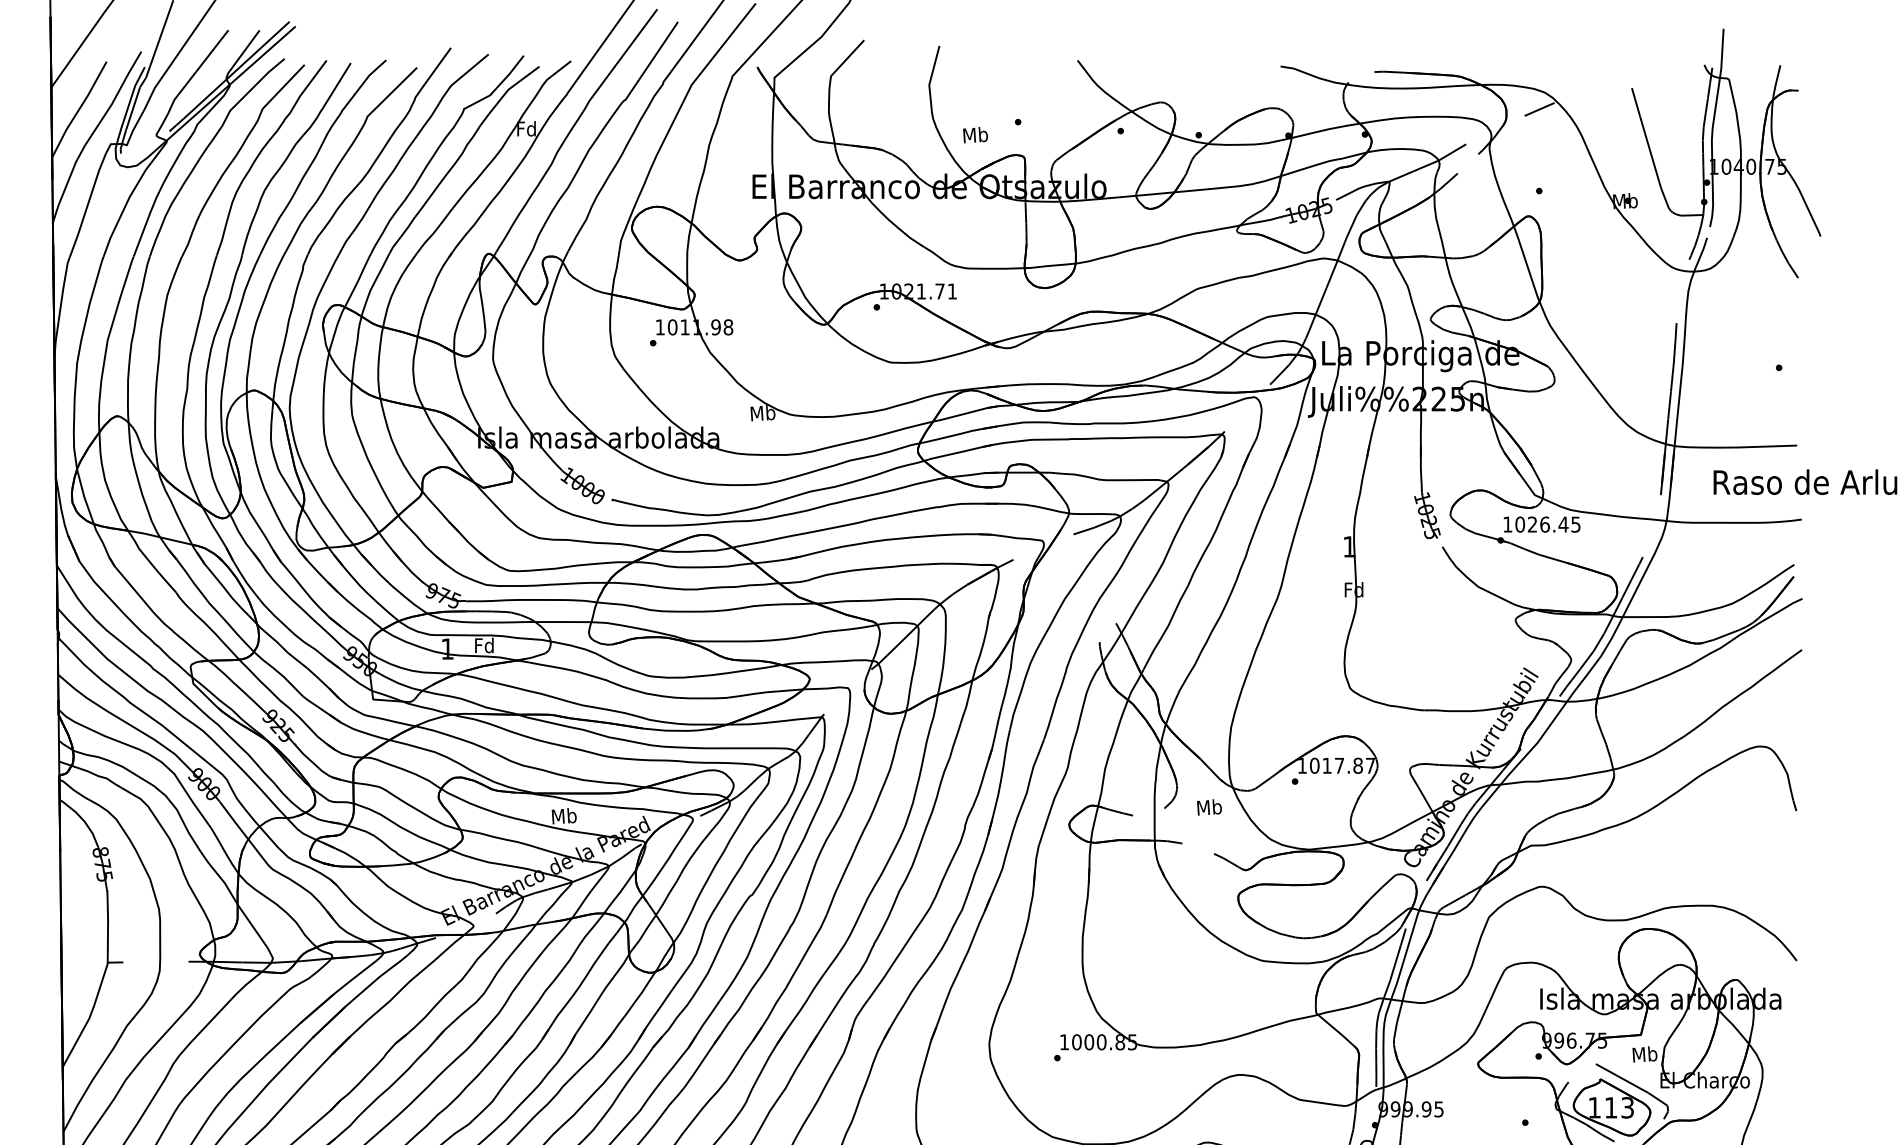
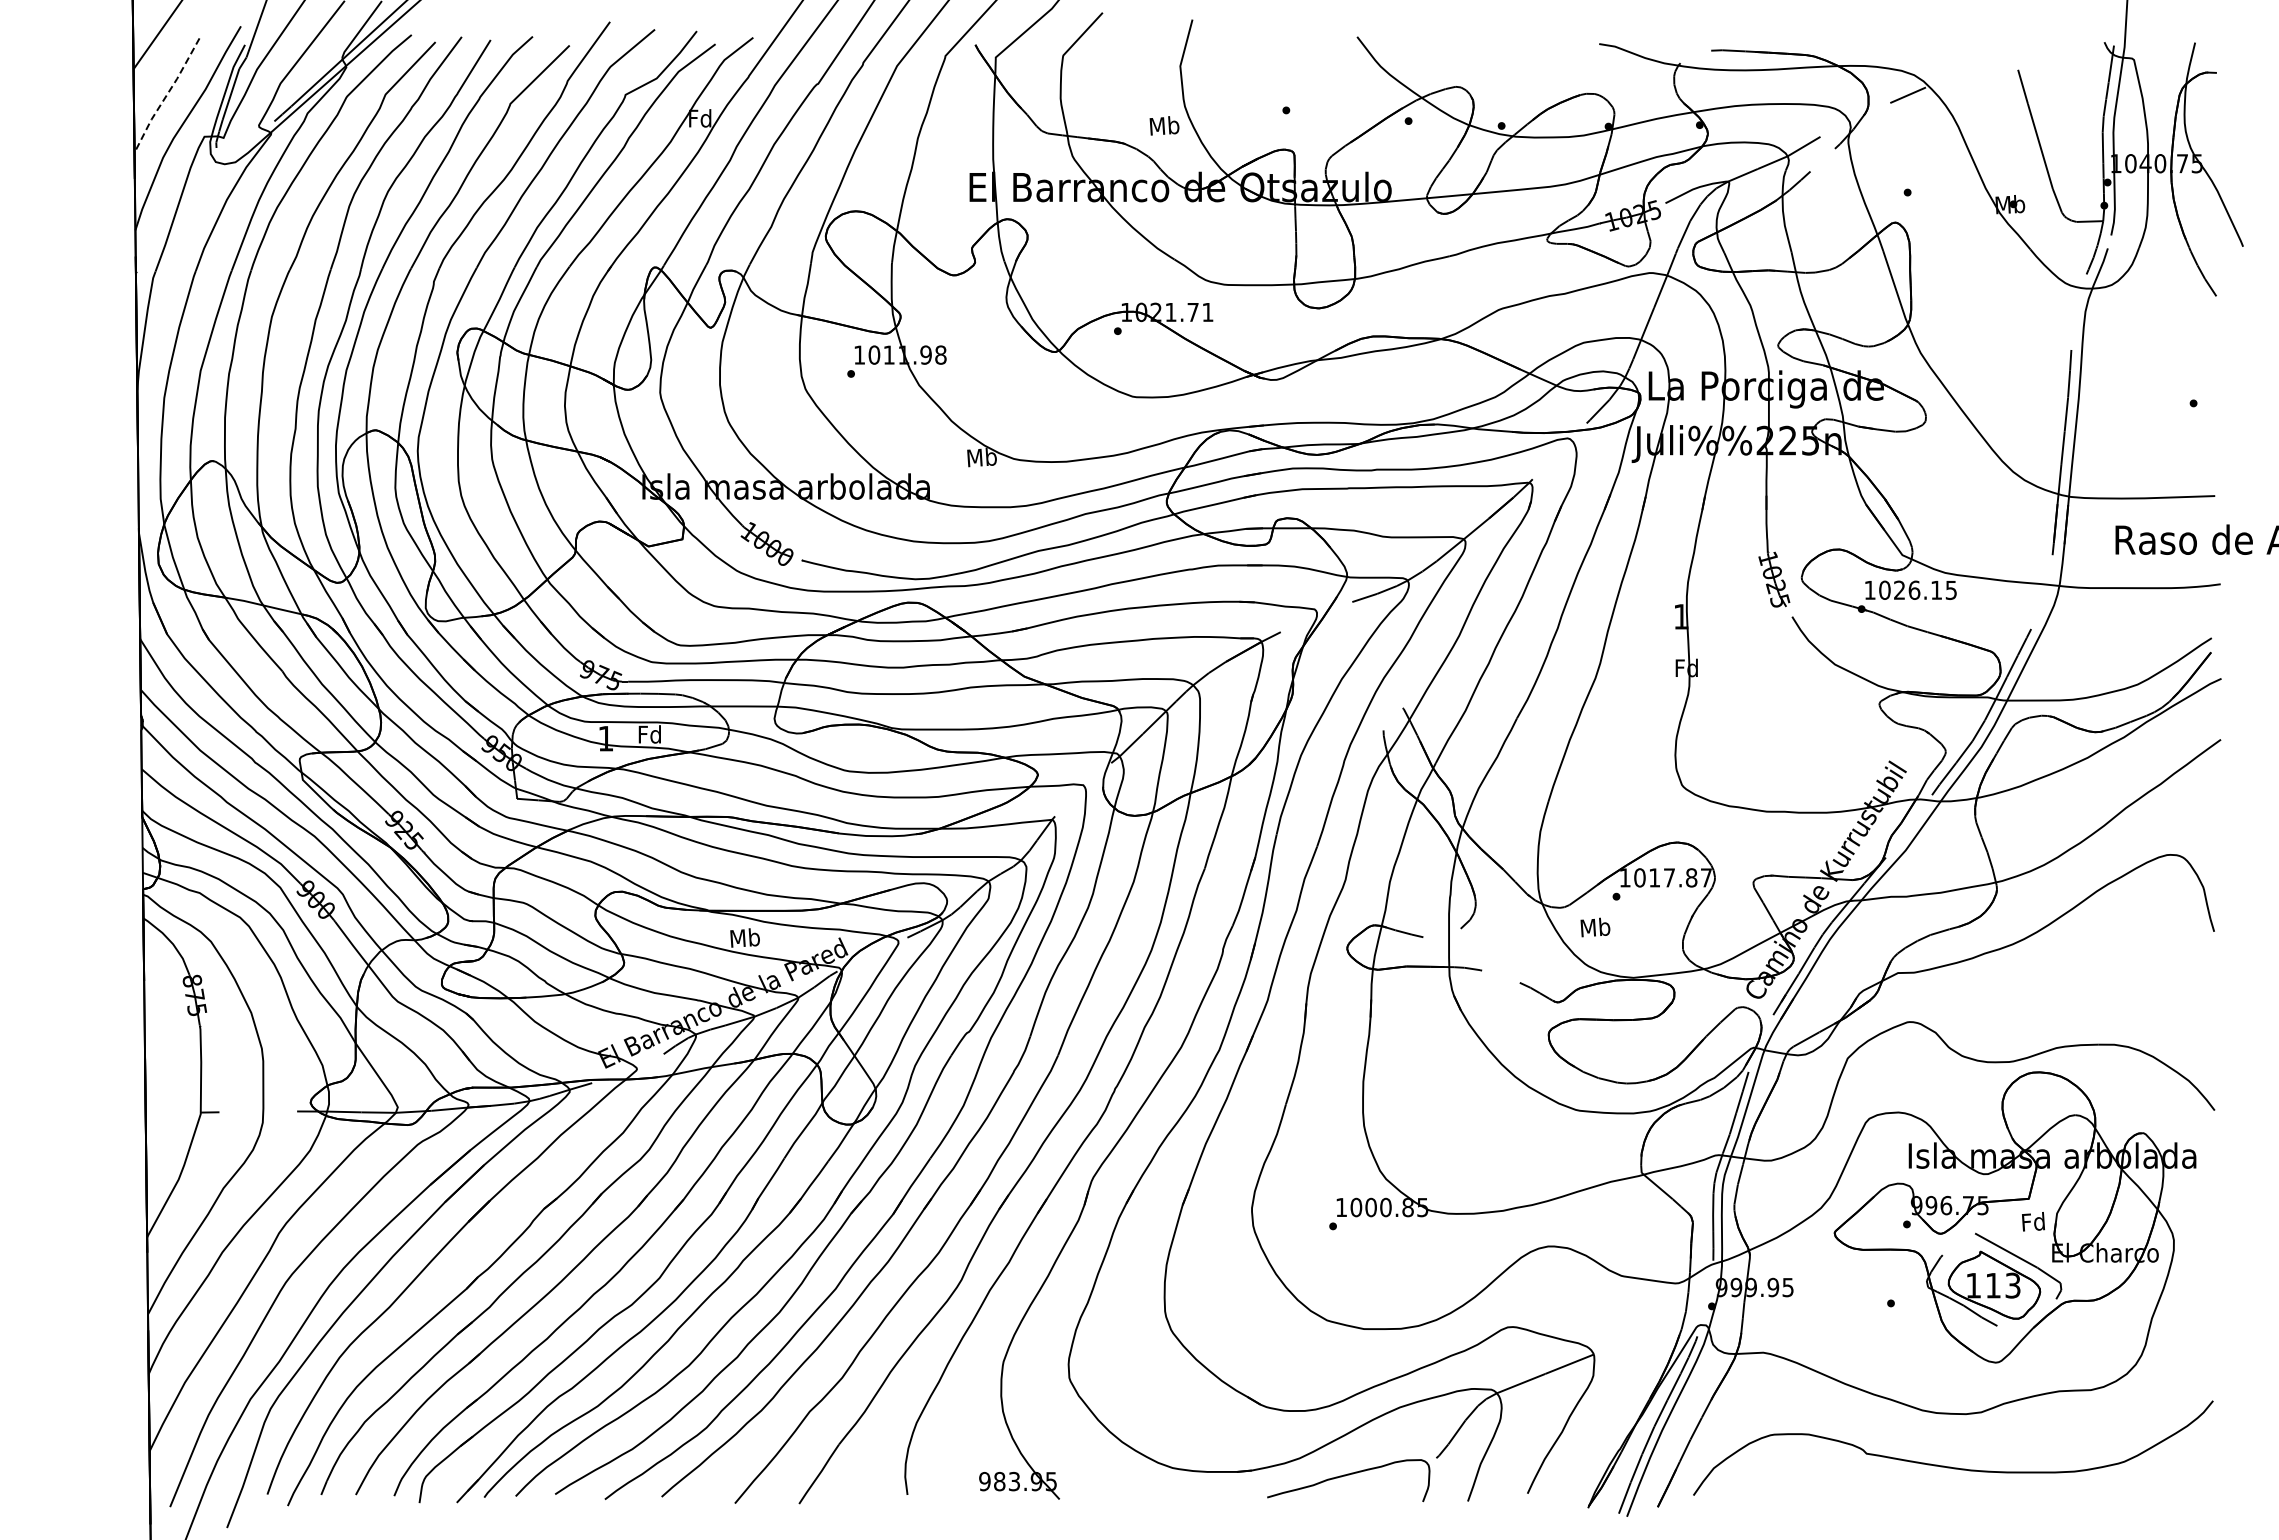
line: (78, 109) -> (166, 95), solid -> dashed
text: (975, 134) -> (1164, 125), moved
text: (1563, 524) -> (1936, 590), 1026.45 -> 1026.15
text: (1209, 807) -> (1595, 927), moved
text: (1644, 1054) -> (2033, 1221), Mb -> Fd

